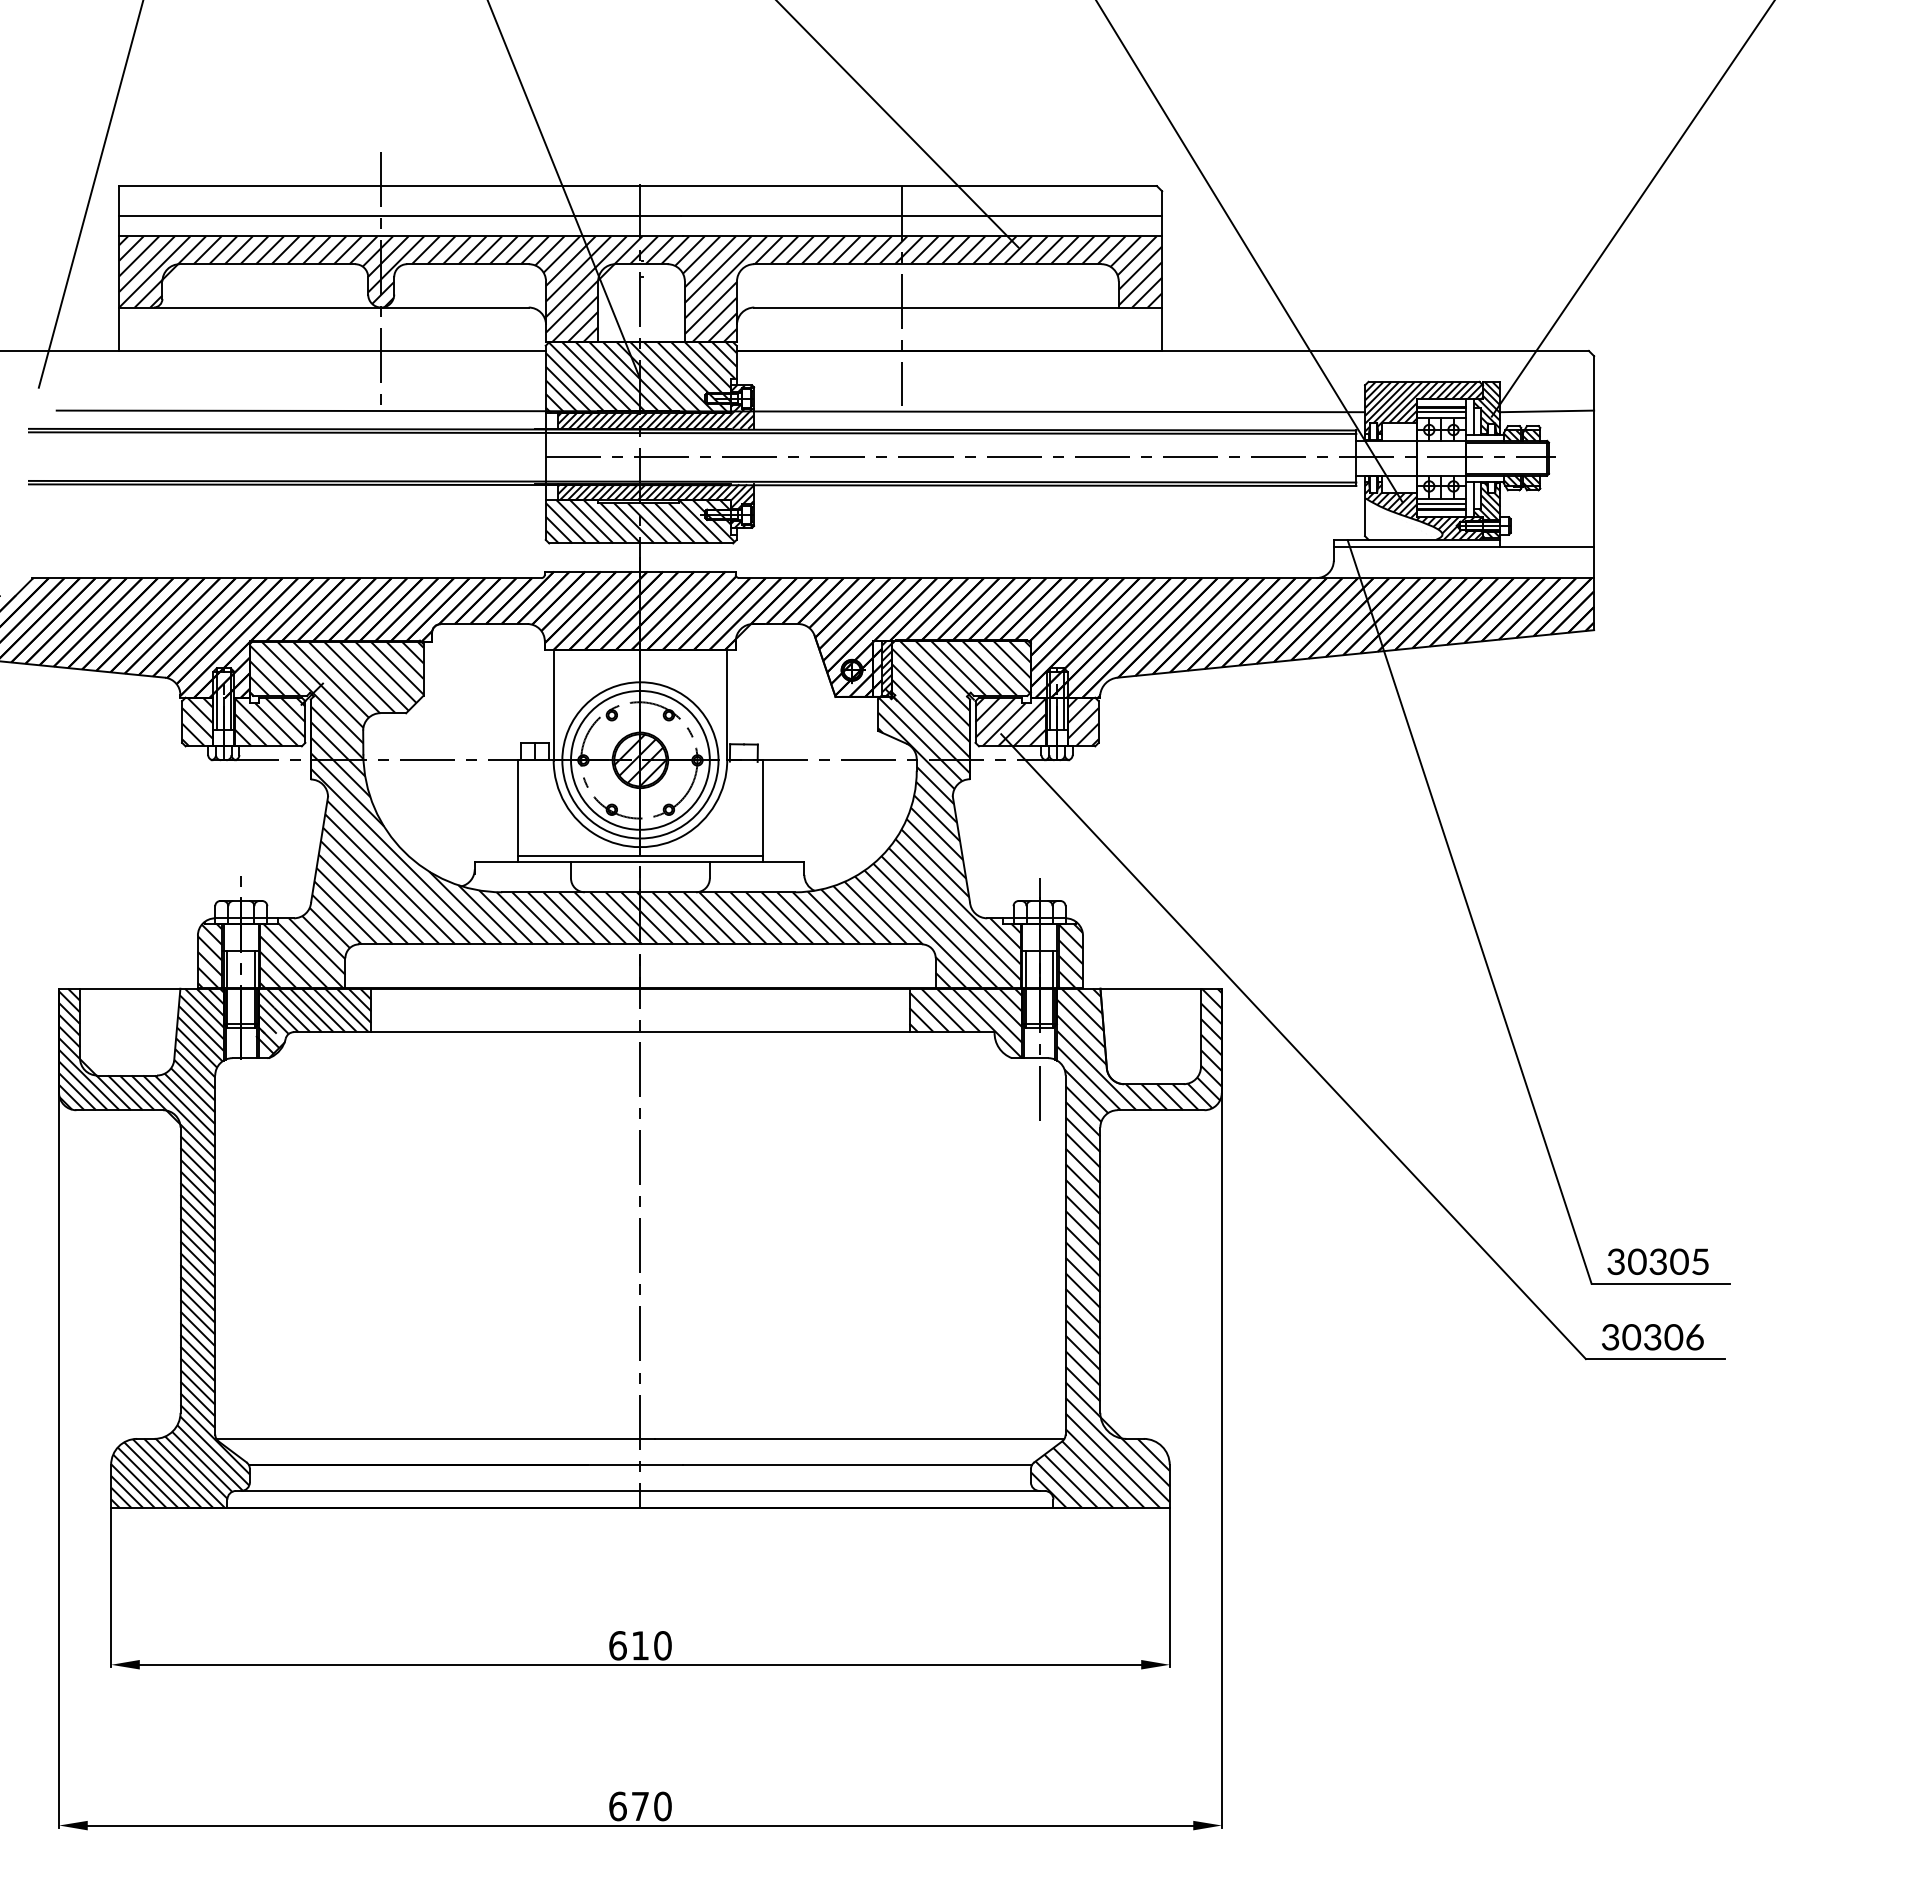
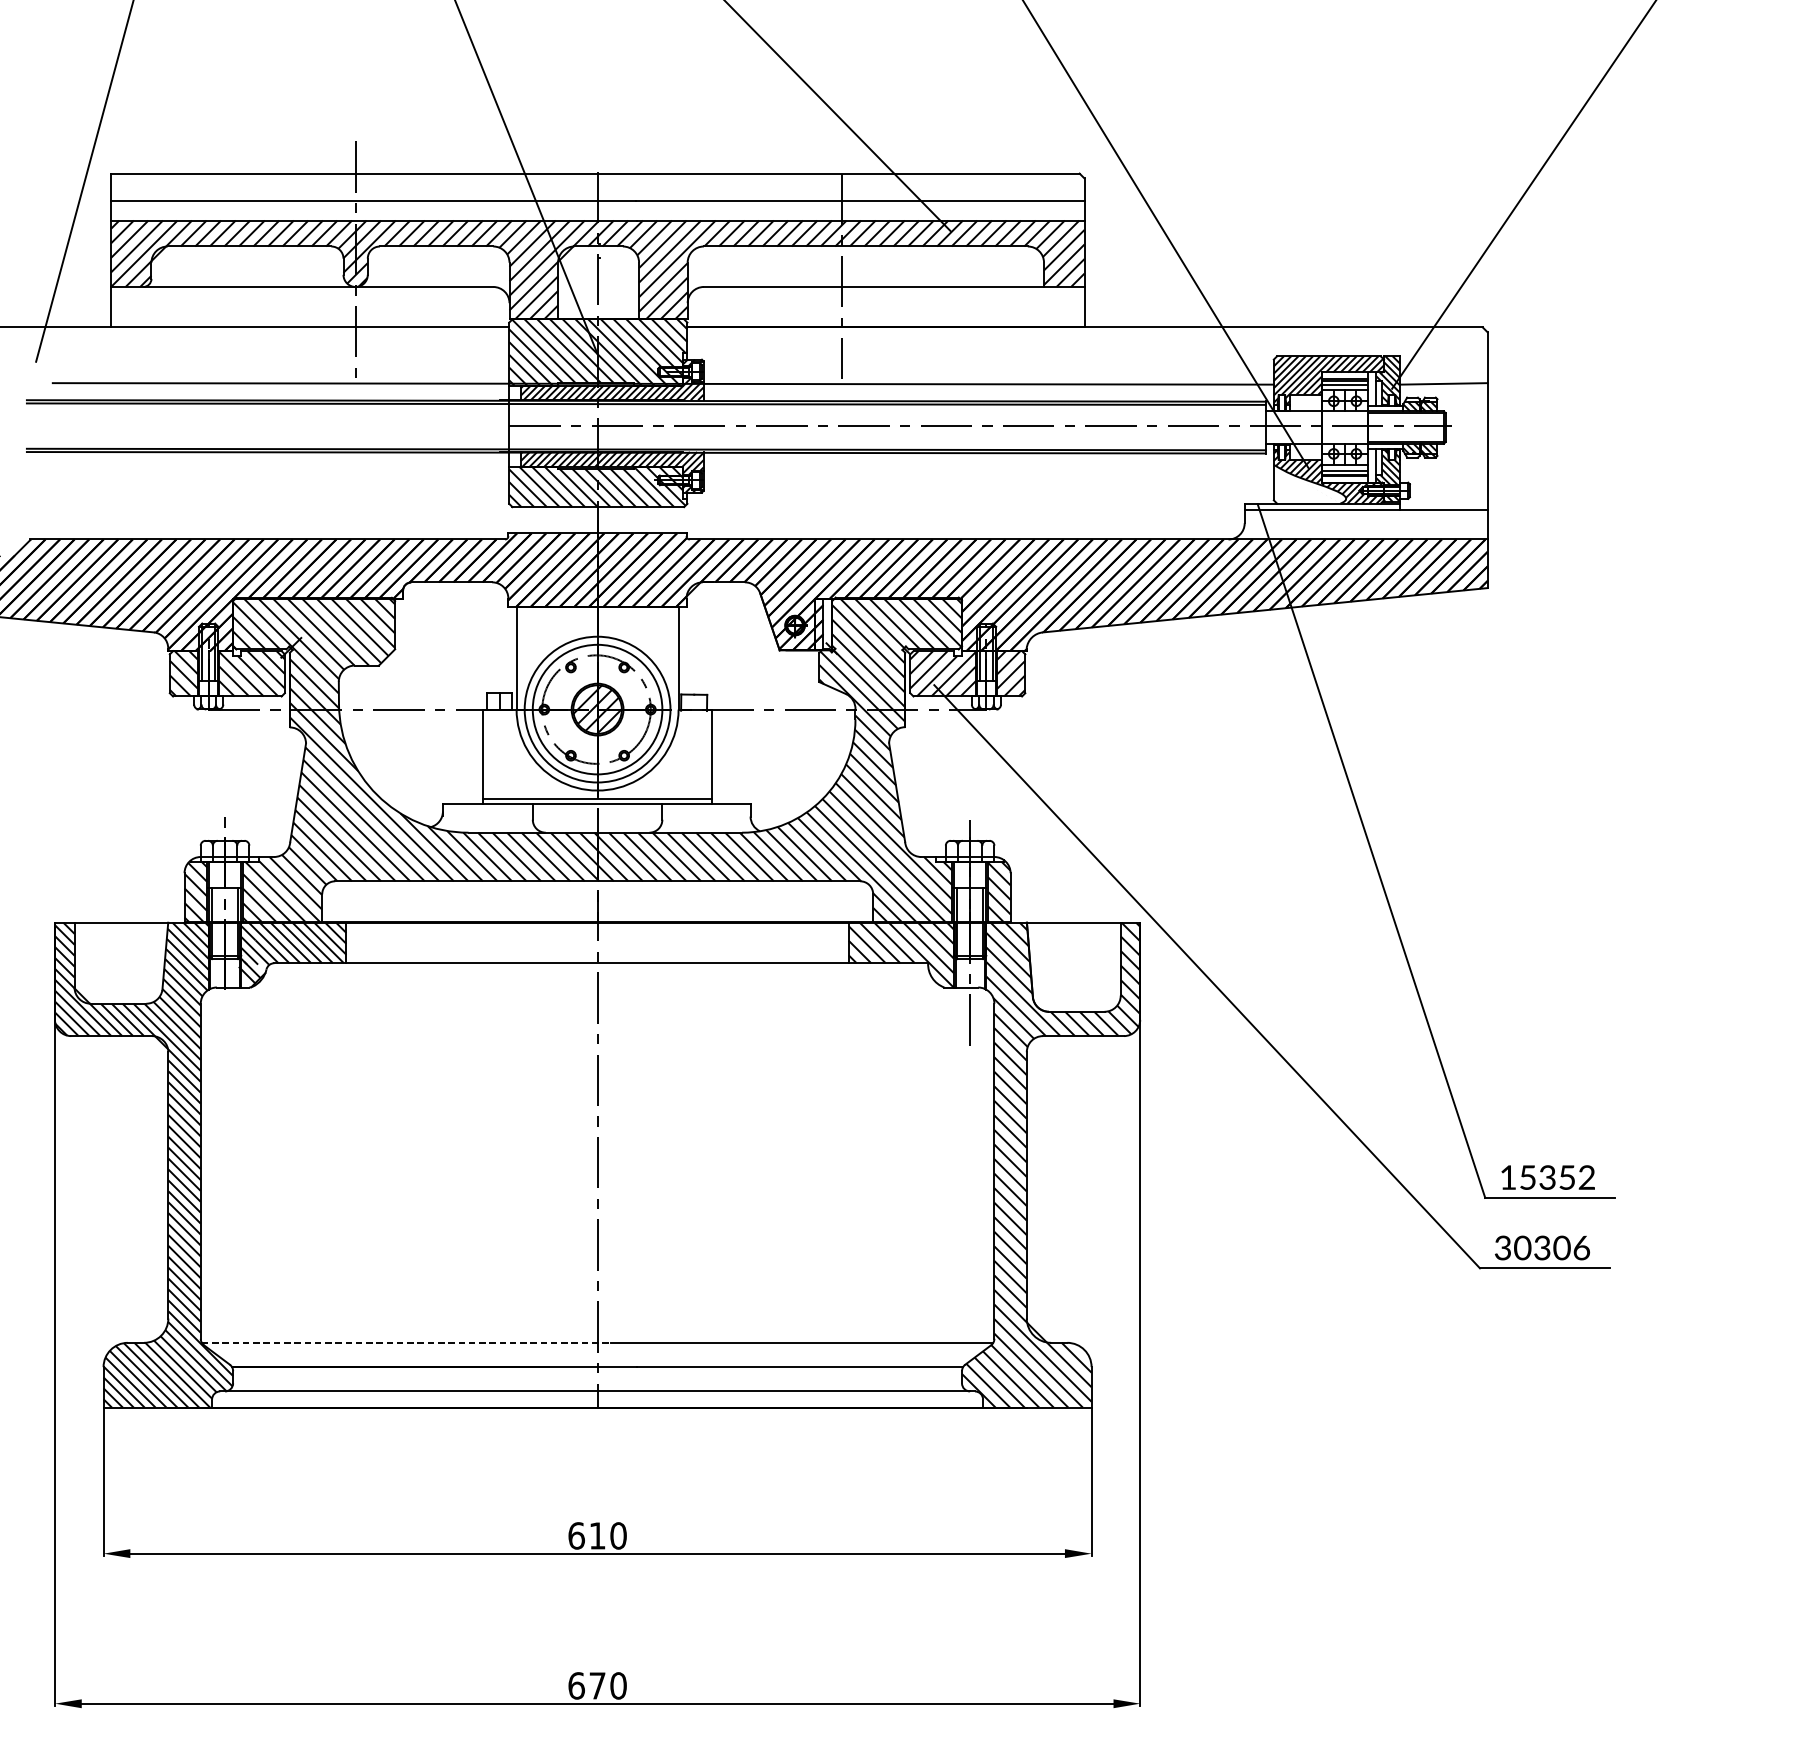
hatch: (886, 668) -> (827, 623), removed
text: (1658, 1261) -> (1547, 1177), 30305 -> 15352
line: (436, 1438) -> (407, 1342), solid -> dashed

